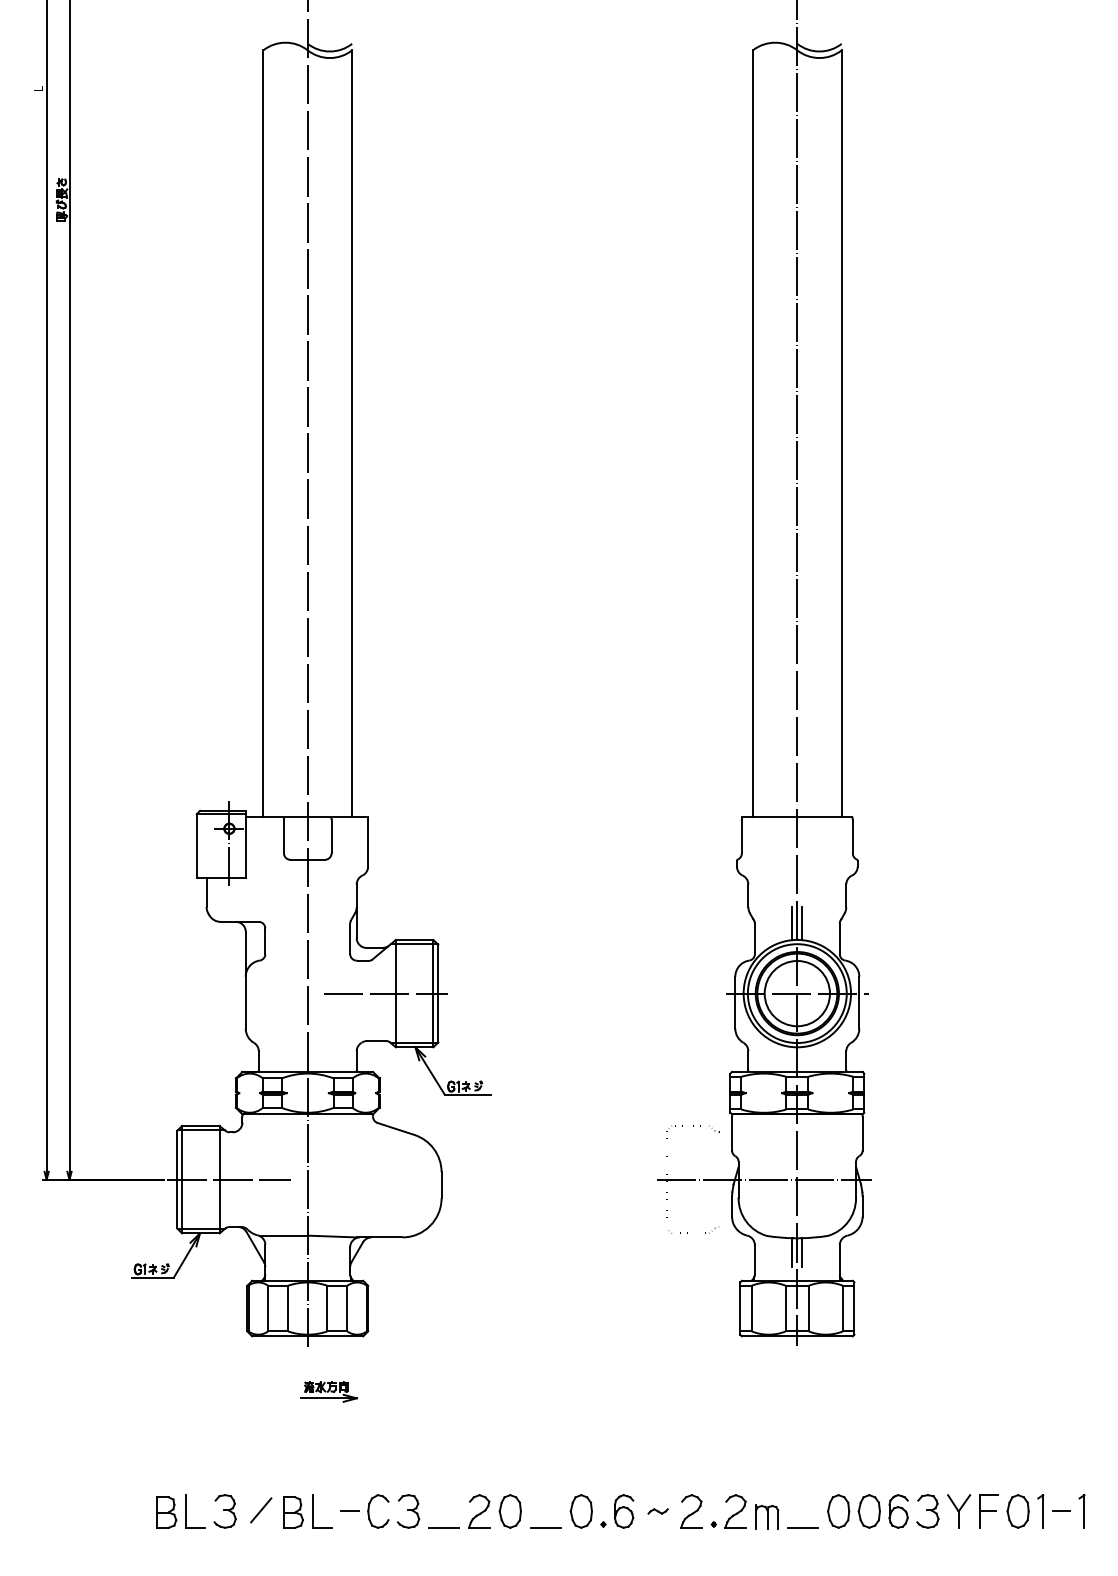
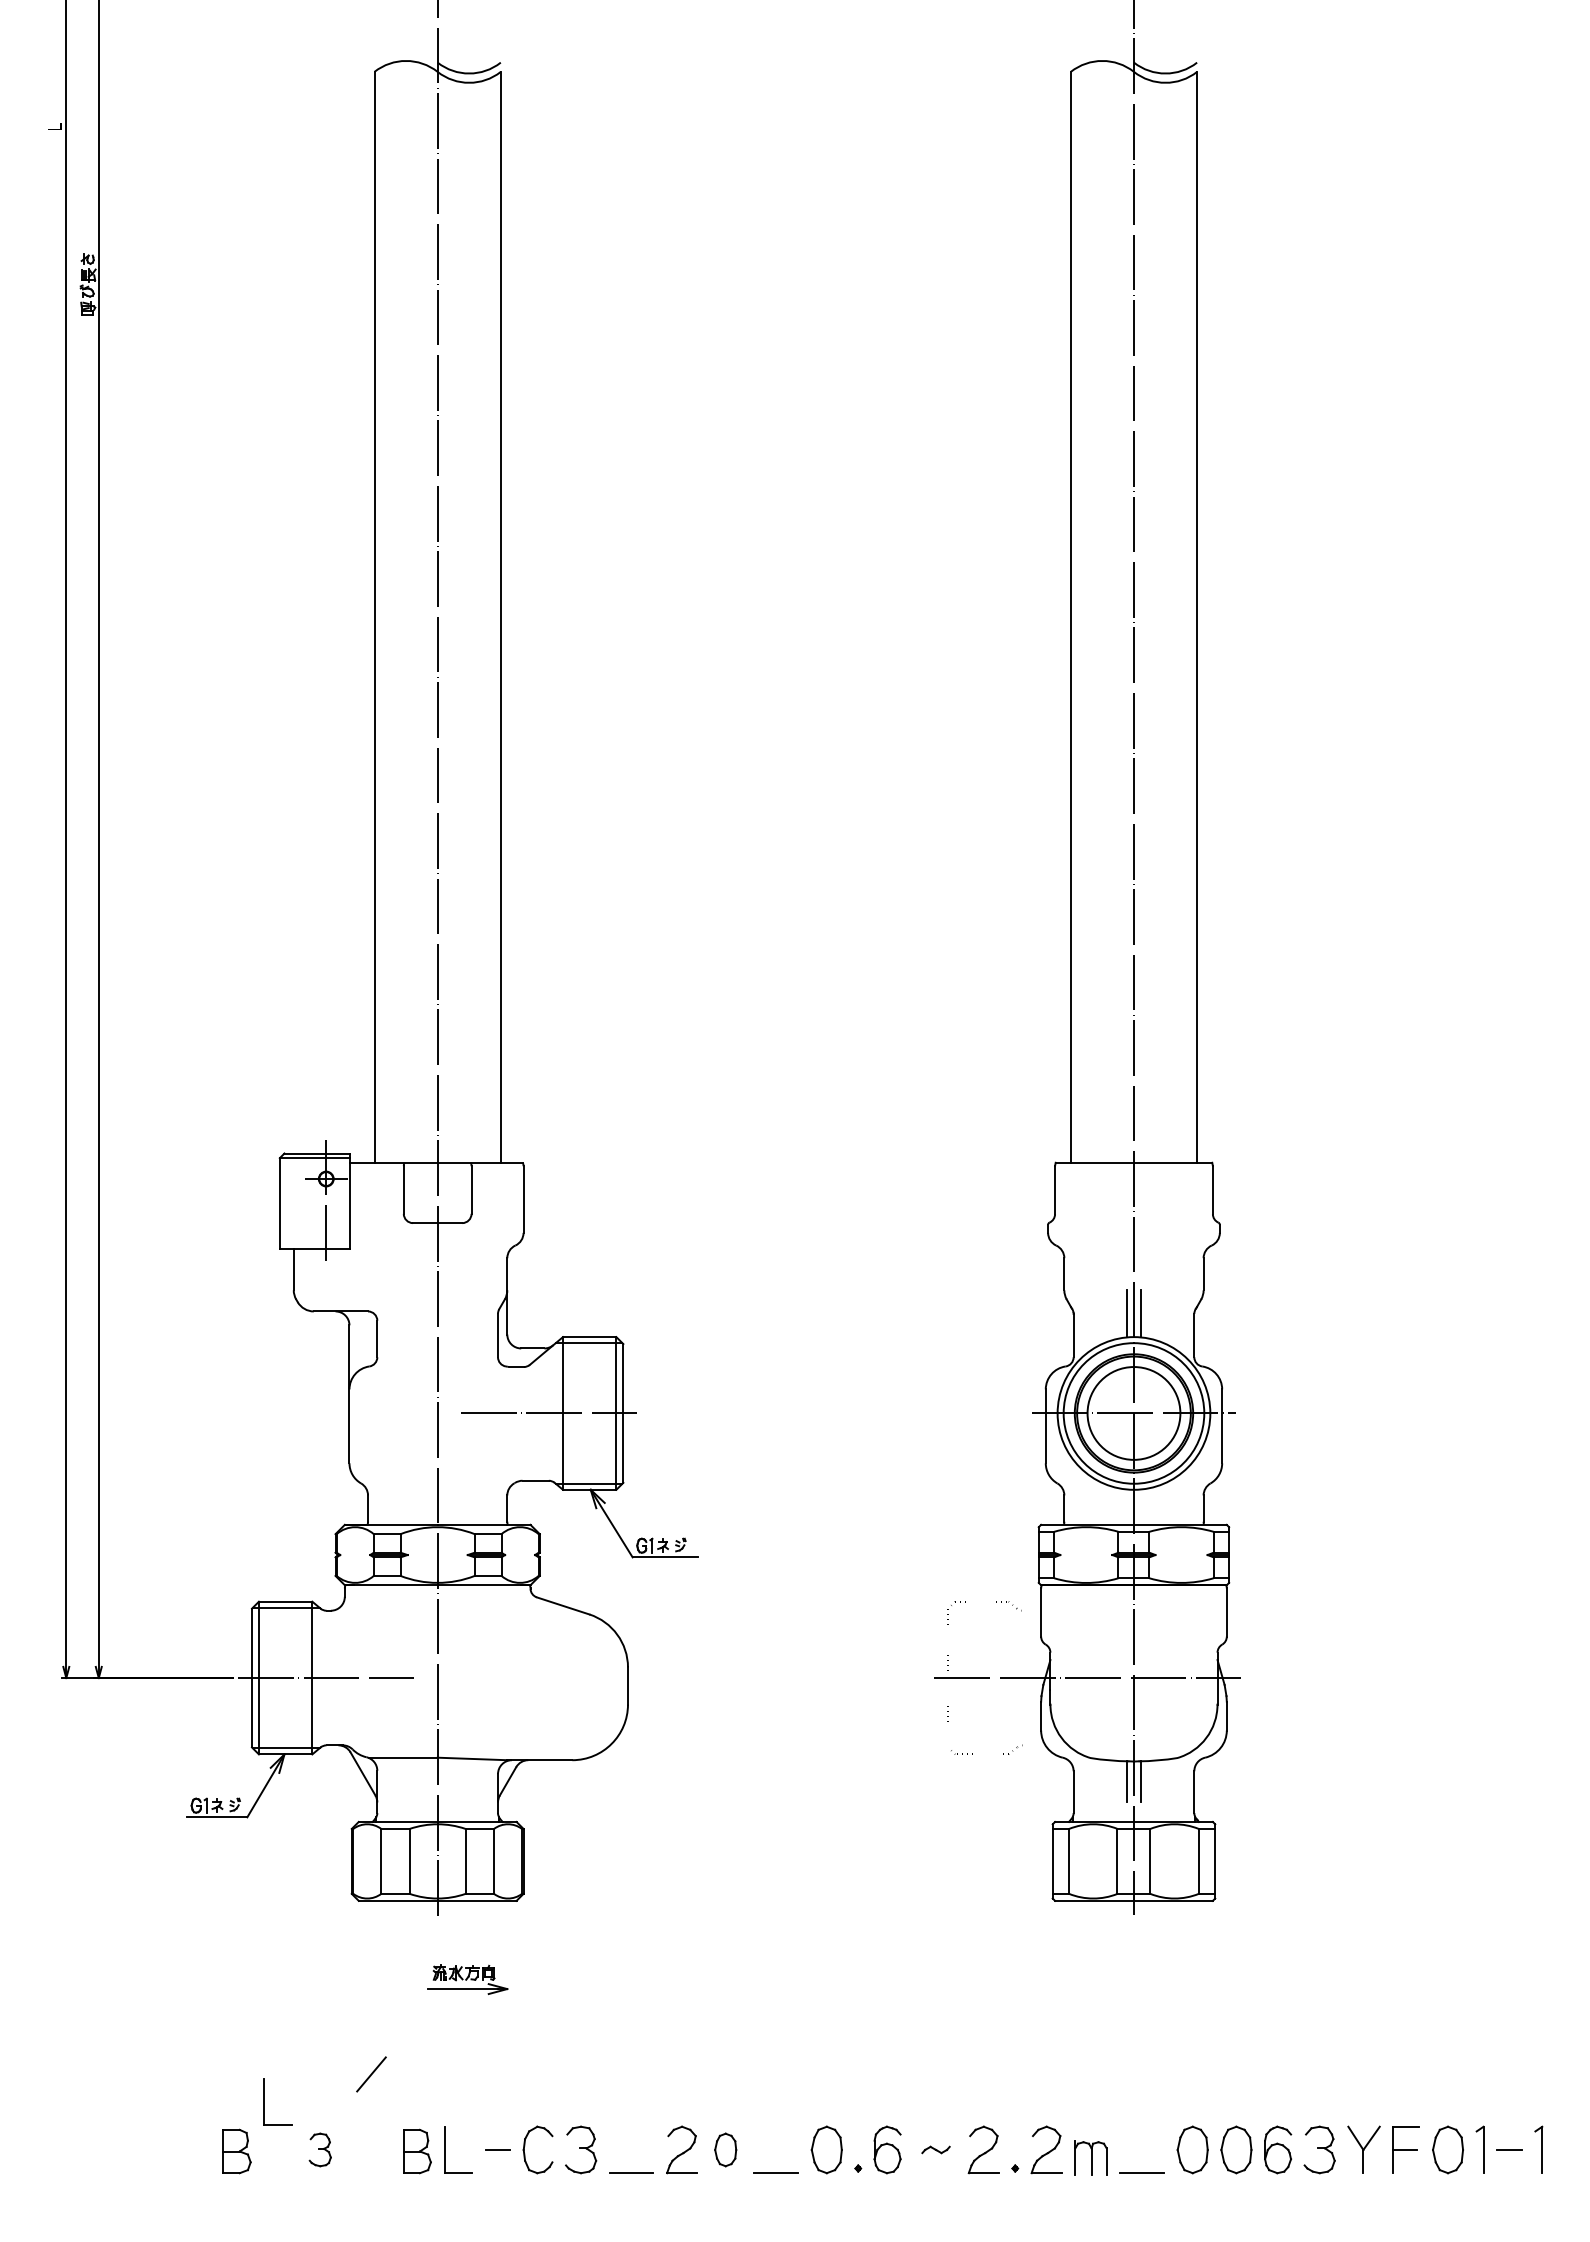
line: (261, 1510) -> (371, 2074), moved
part: (186, 1511) -> (264, 2101), moved
part: (225, 1511) -> (320, 2149), size x0.7
part: (510, 1511) -> (725, 2149), size x0.7

